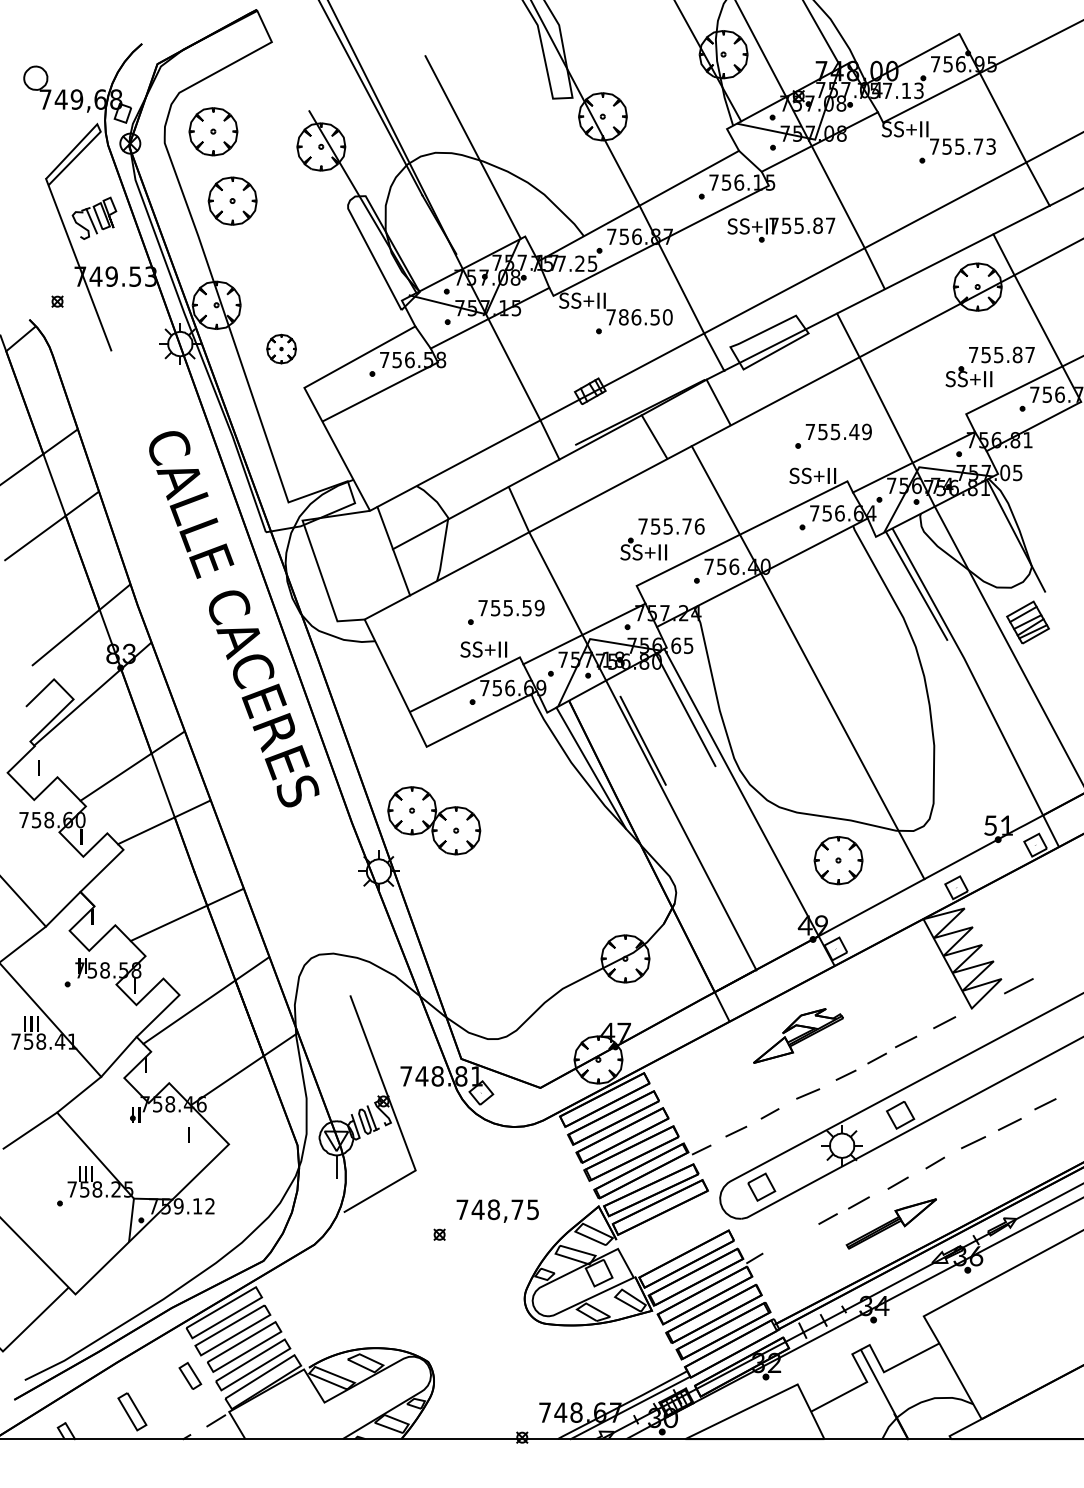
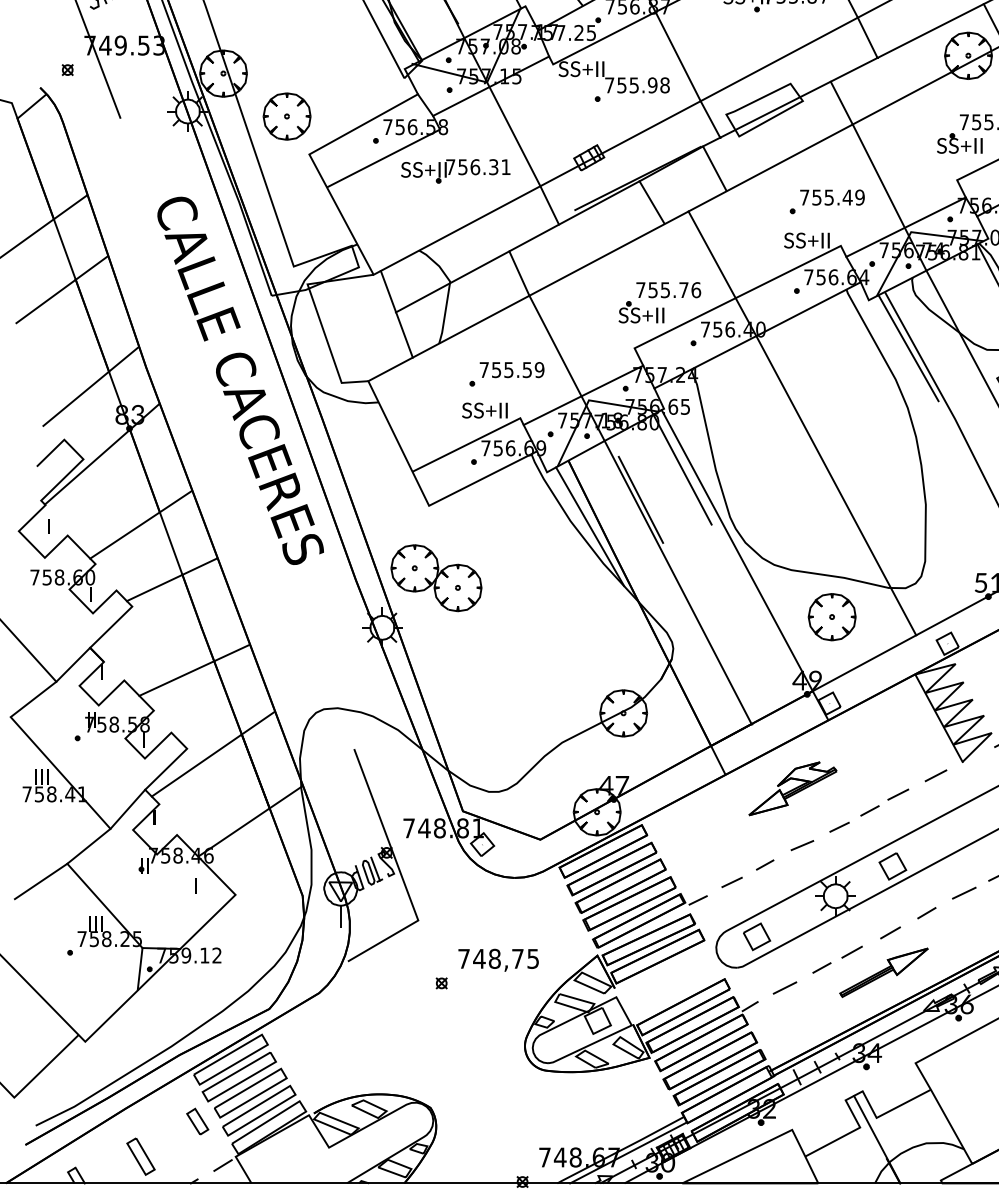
text: (645, 317) -> (643, 85), 786.50 -> 755.98
part: (281, 348) -> (286, 115), size x1.67
part: (453, 404) -> (455, 170), added
line: (789, 1239) -> (784, 988), added

